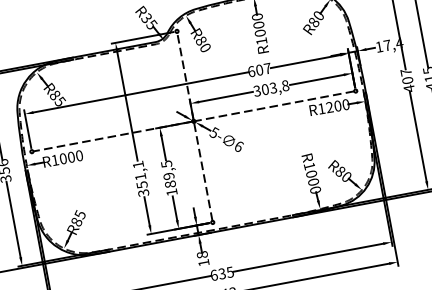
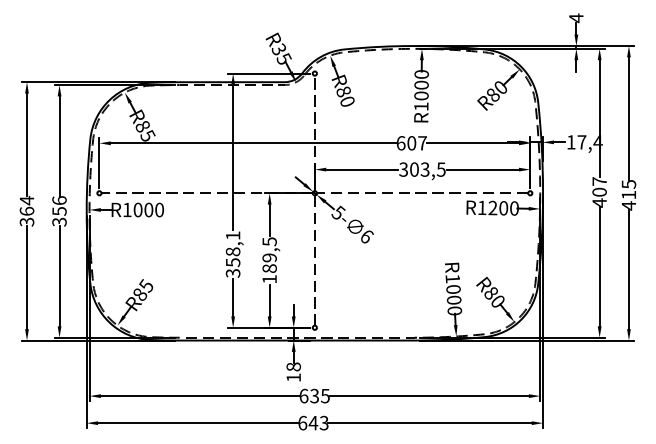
text: (284, 85) -> (440, 169), 303,8 -> 303,5
text: (140, 176) -> (232, 251), 351,1 -> 358,1

